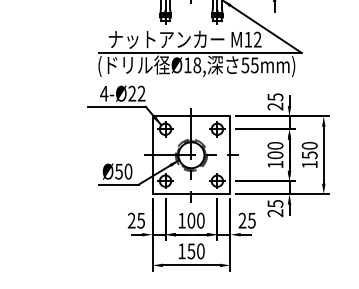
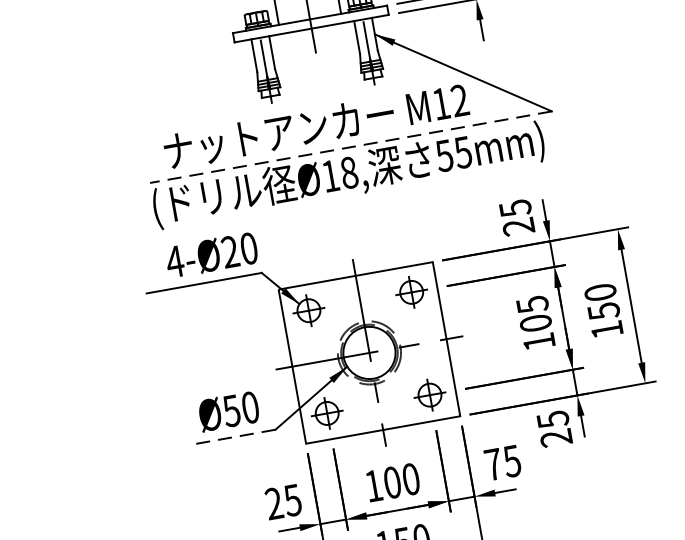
line: (199, 52) -> (349, 146), solid -> dashed
text: (141, 93) -> (248, 248), 4-Ø22 -> 4-Ø20
text: (275, 145) -> (532, 303), 100 -> 105
line: (118, 184) -> (235, 436), solid -> dashed
text: (242, 220) -> (493, 464), 25 -> 75

